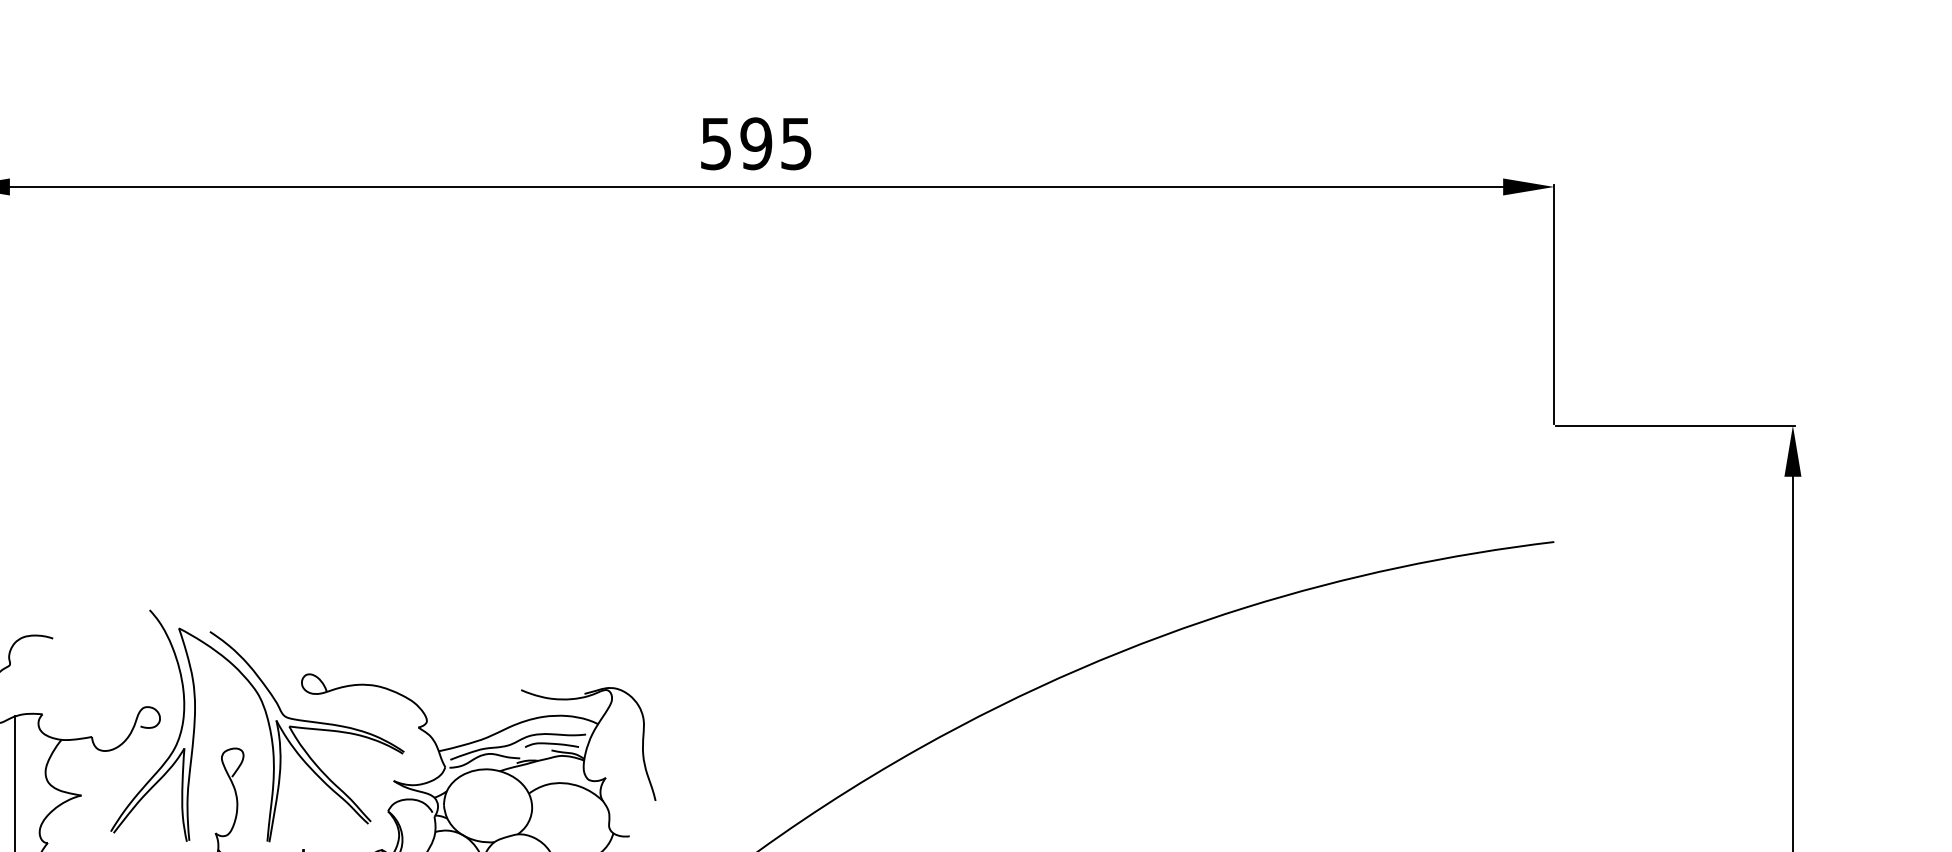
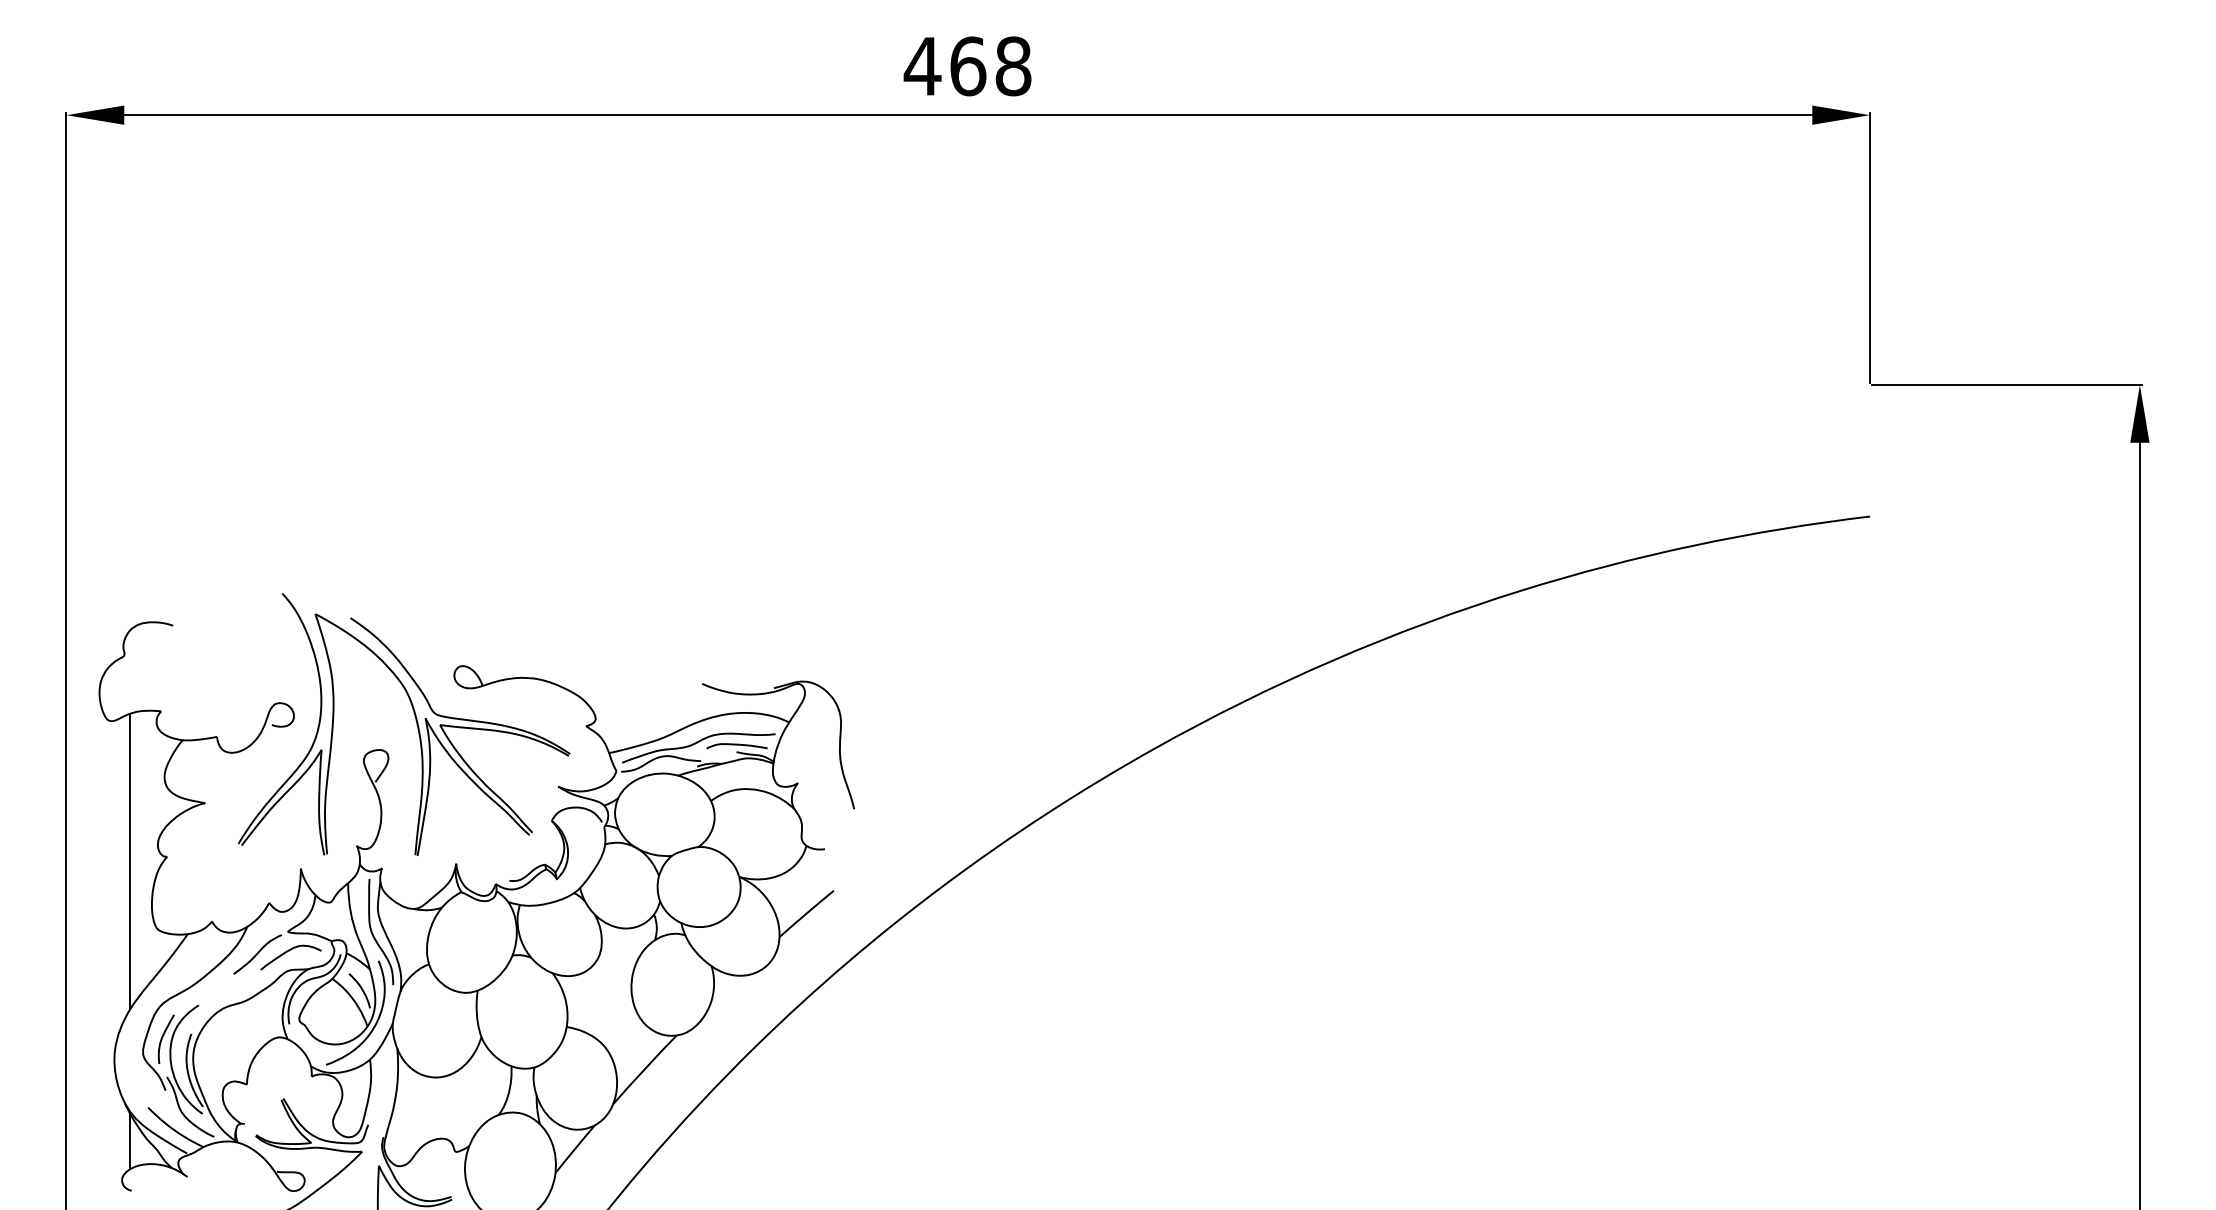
text: (755, 143) -> (967, 66), 595 -> 468

